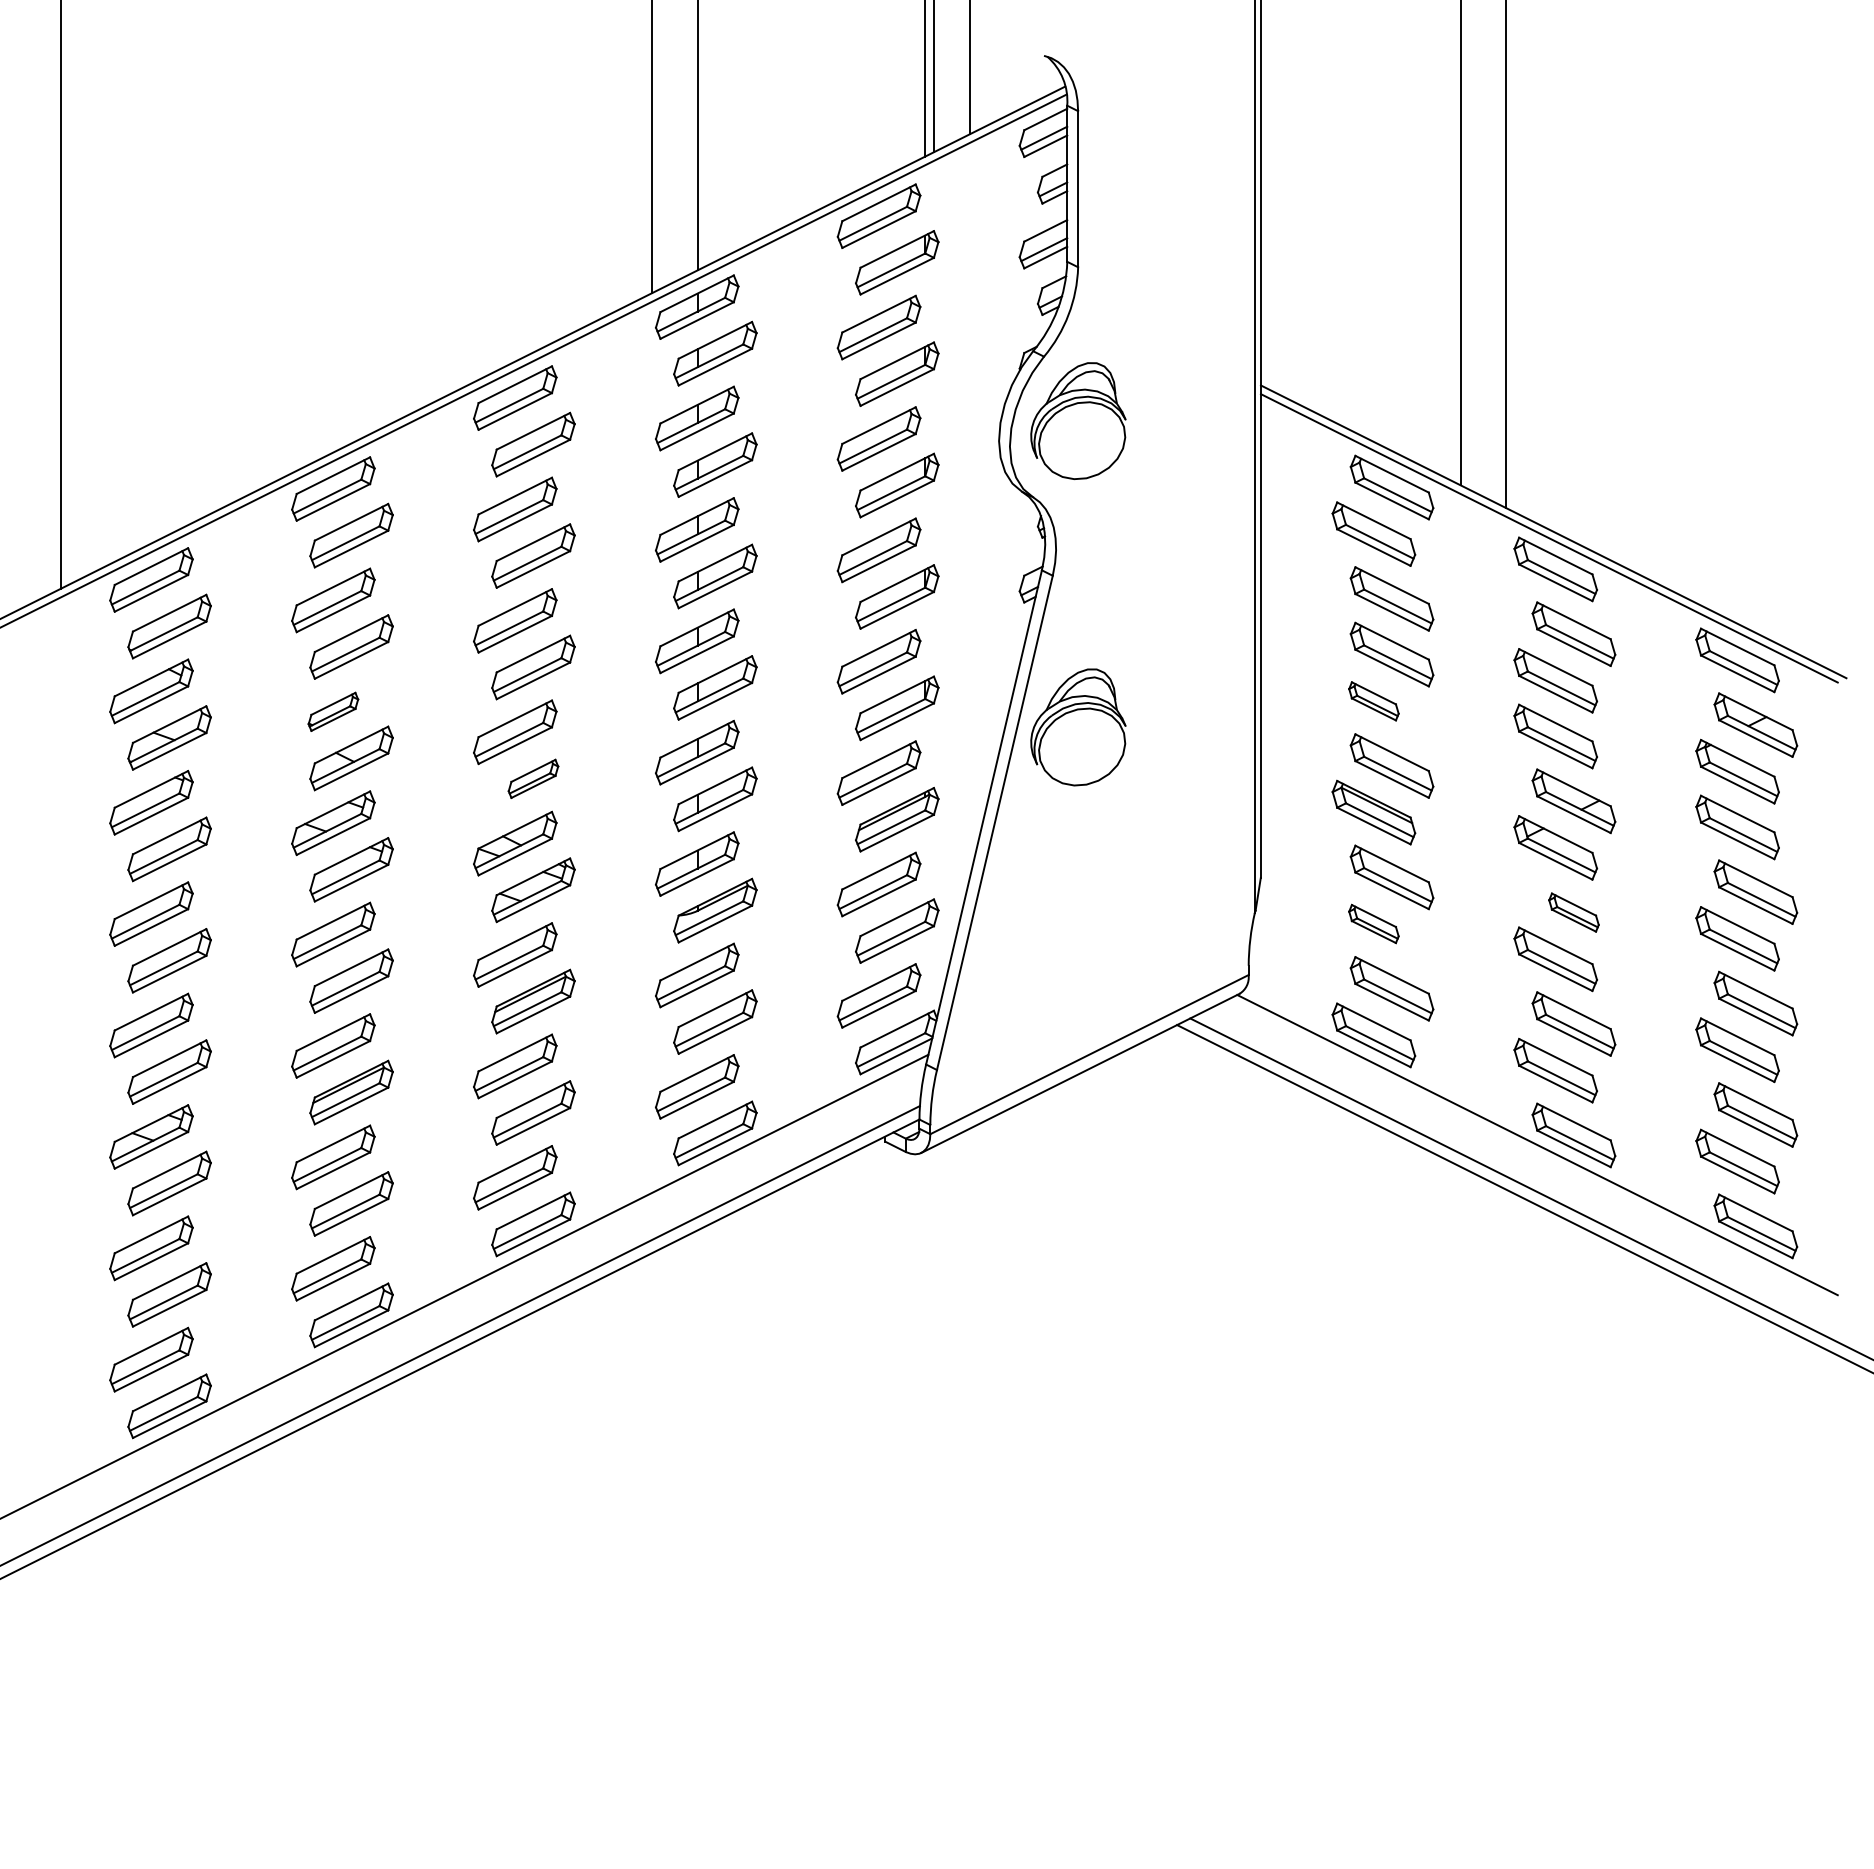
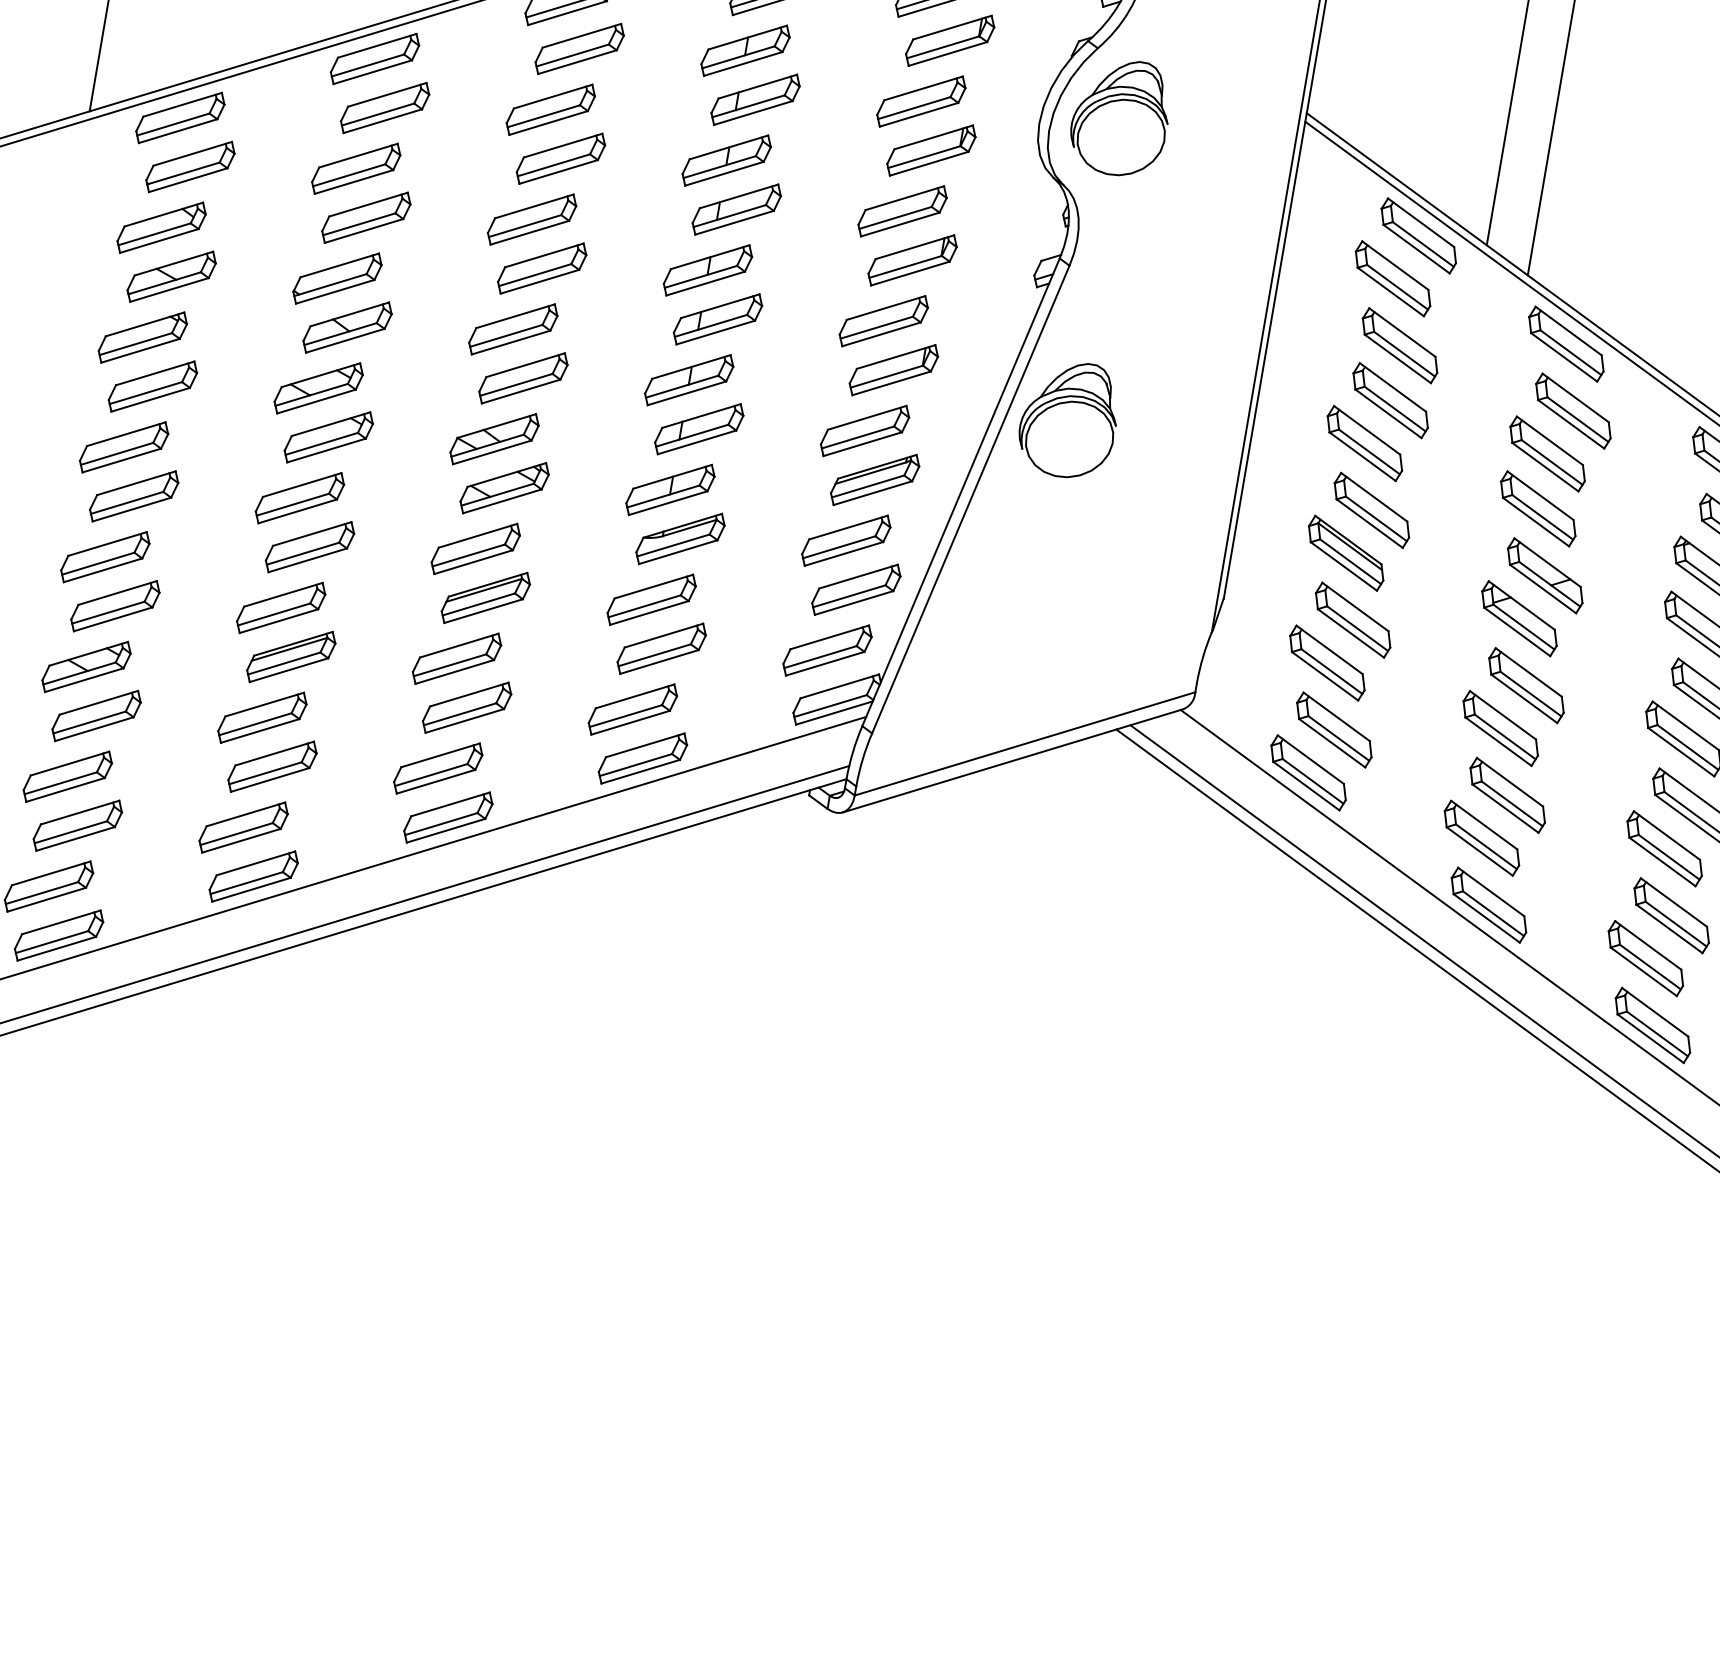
part: (1373, 701) -> (1364, 443), size x1.67
part: (333, 711) -> (337, 278), size x1.67
part: (533, 778) -> (523, 378), size x1.67
part: (1573, 912) -> (1526, 685), size x1.67
part: (1373, 923) -> (1327, 662), size x1.67

